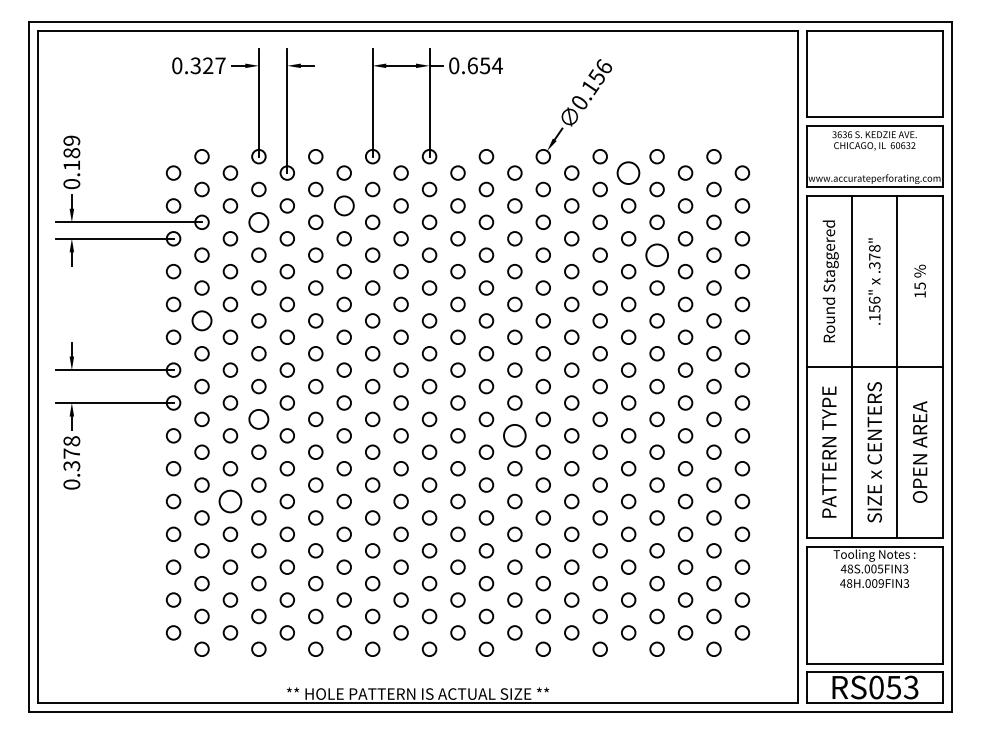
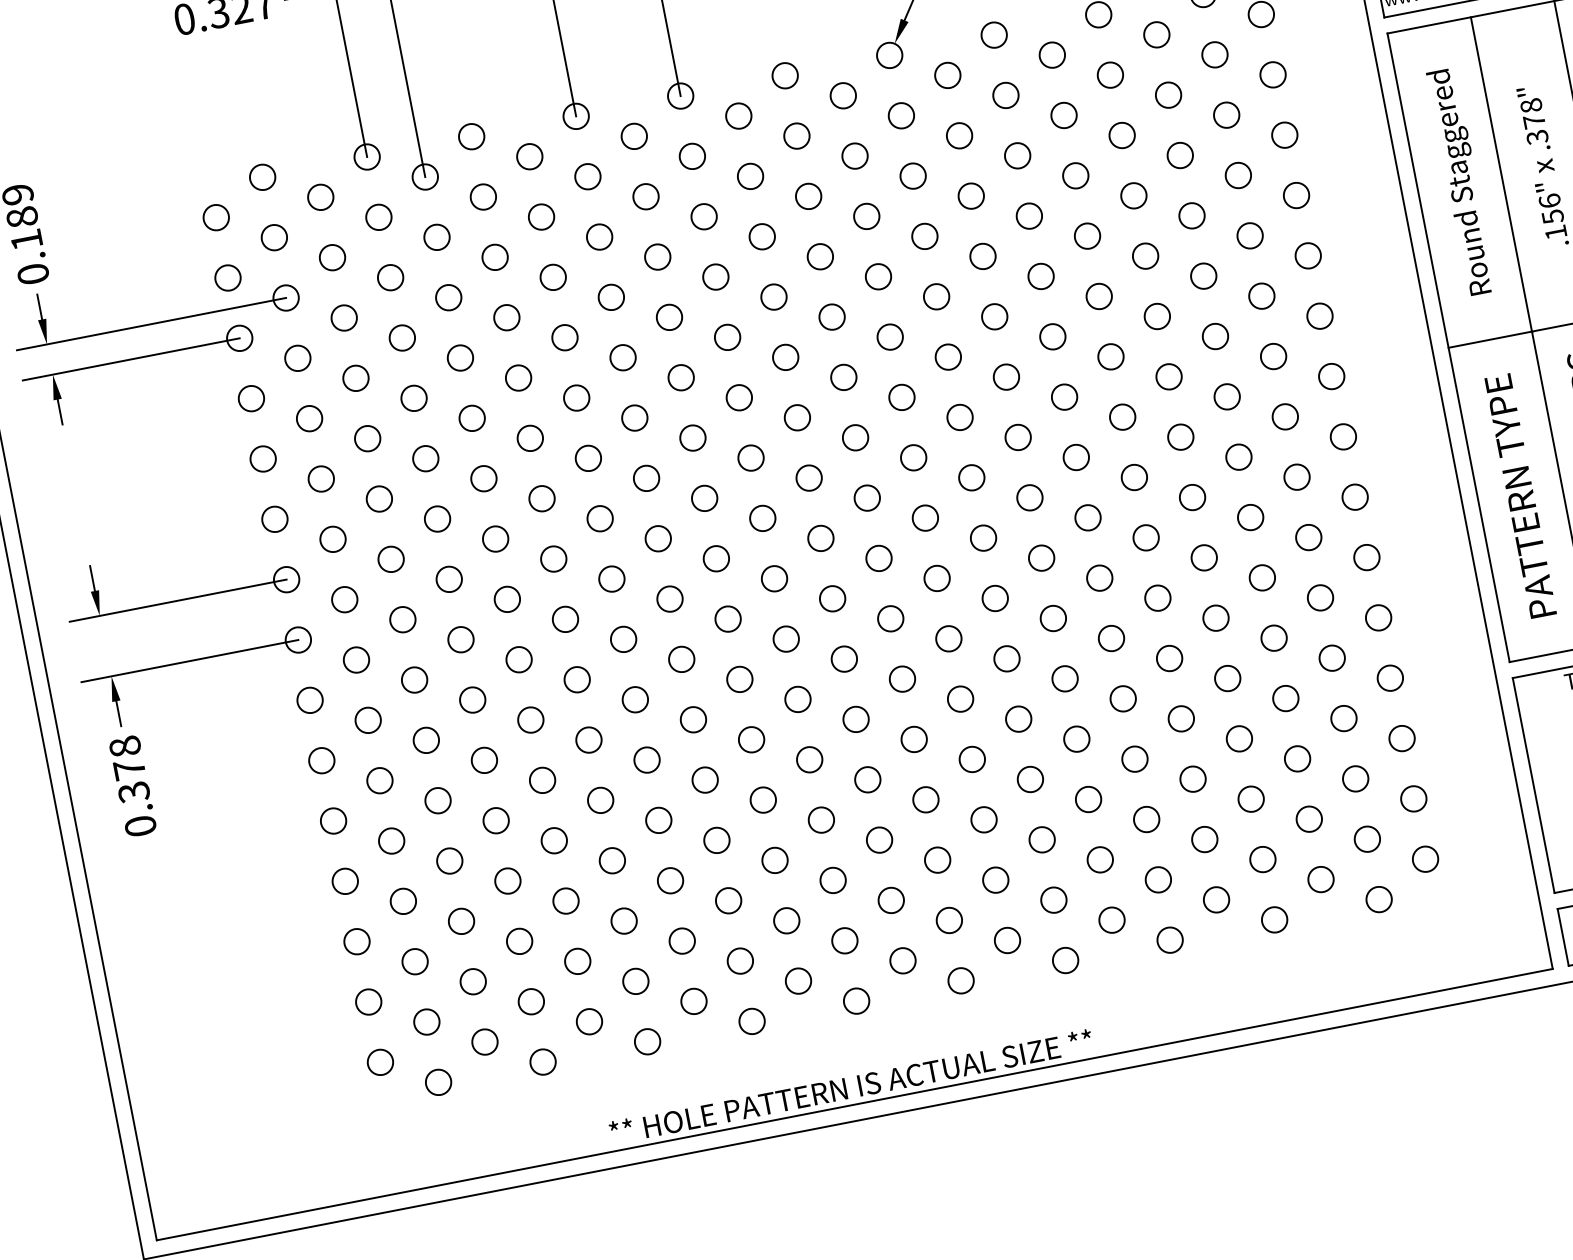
circle: (628, 172) -> (1051, 54), size x0.62
circle: (343, 205) -> (540, 216), size x0.71
circle: (258, 221) -> (389, 276), size x0.71
circle: (656, 254) -> (1132, 194), size x0.62
circle: (201, 320) -> (320, 478), size x0.71
circle: (258, 419) -> (460, 640), size x0.71
circle: (514, 435) -> (936, 577), size x0.62
circle: (230, 501) -> (438, 800), size x0.62

